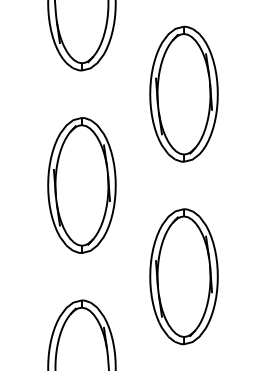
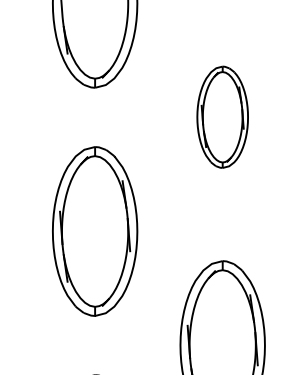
part: (183, 93) -> (222, 116), size x0.6

